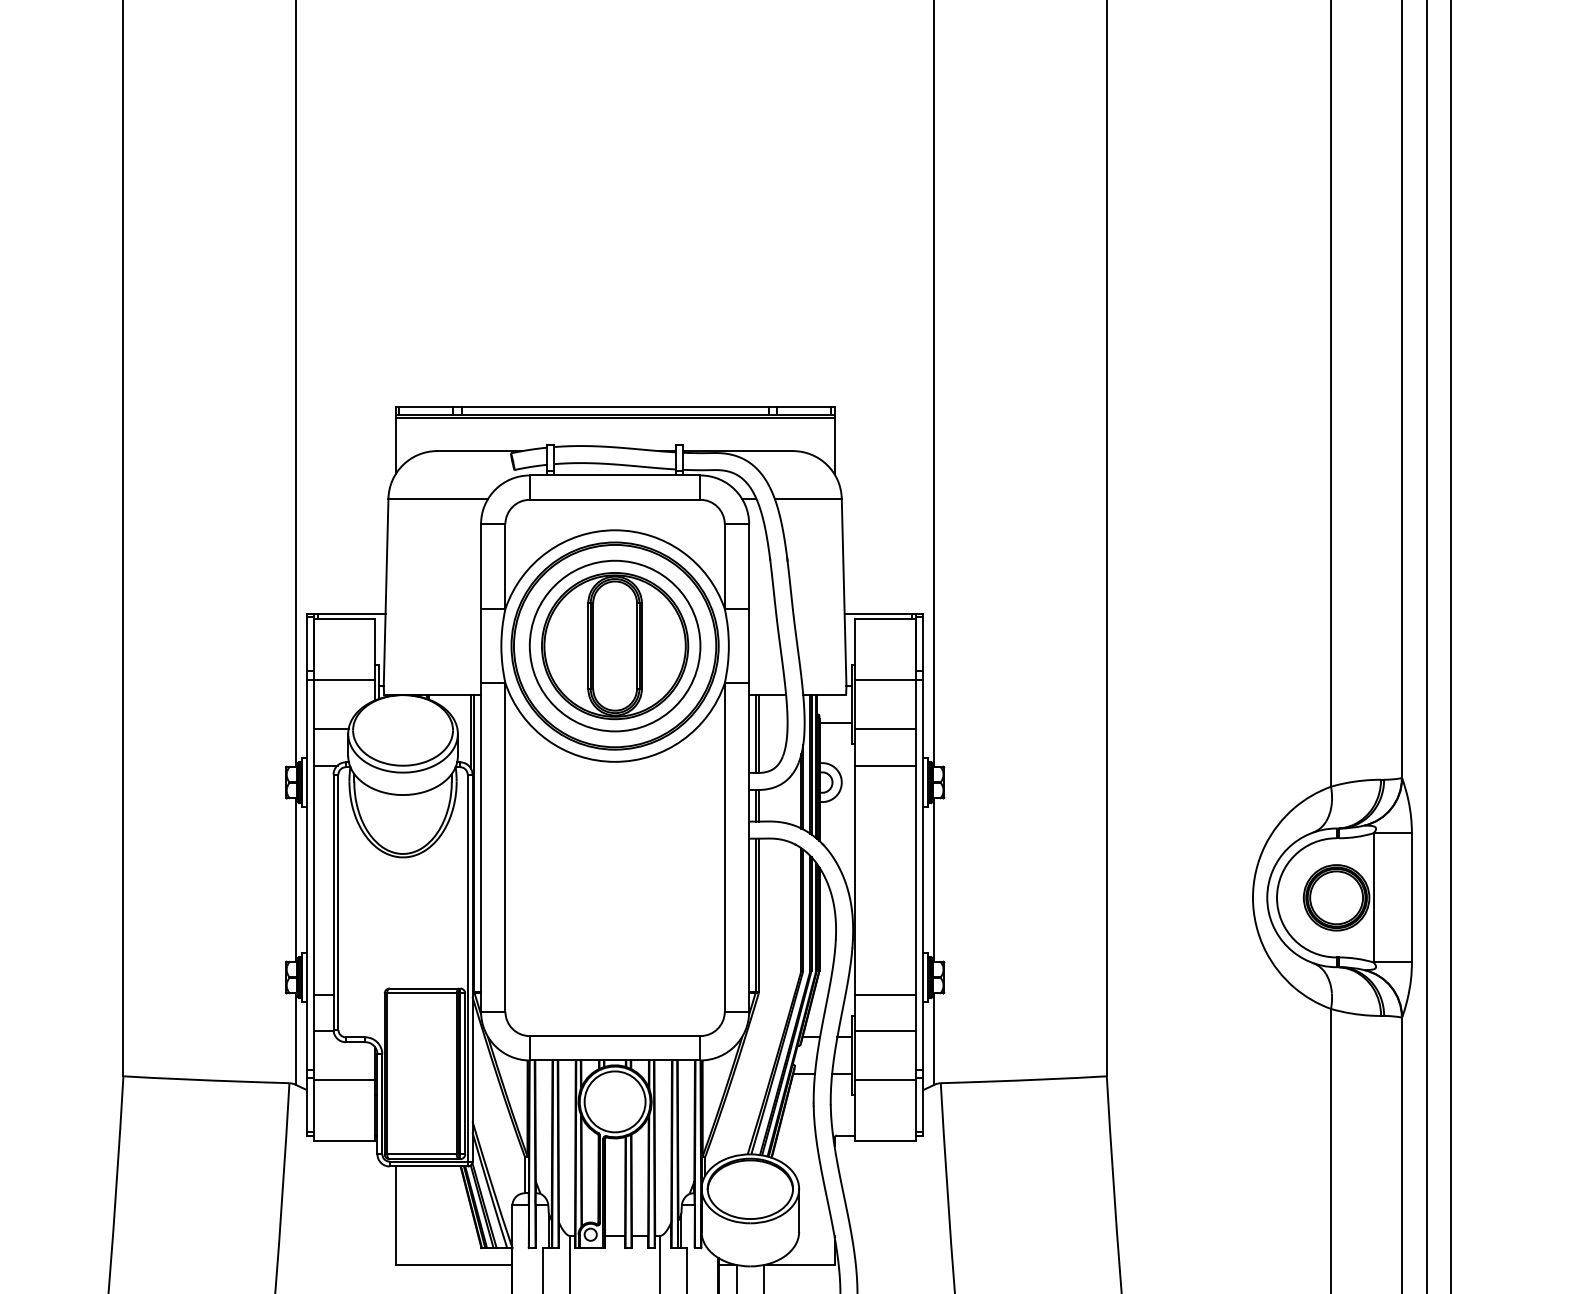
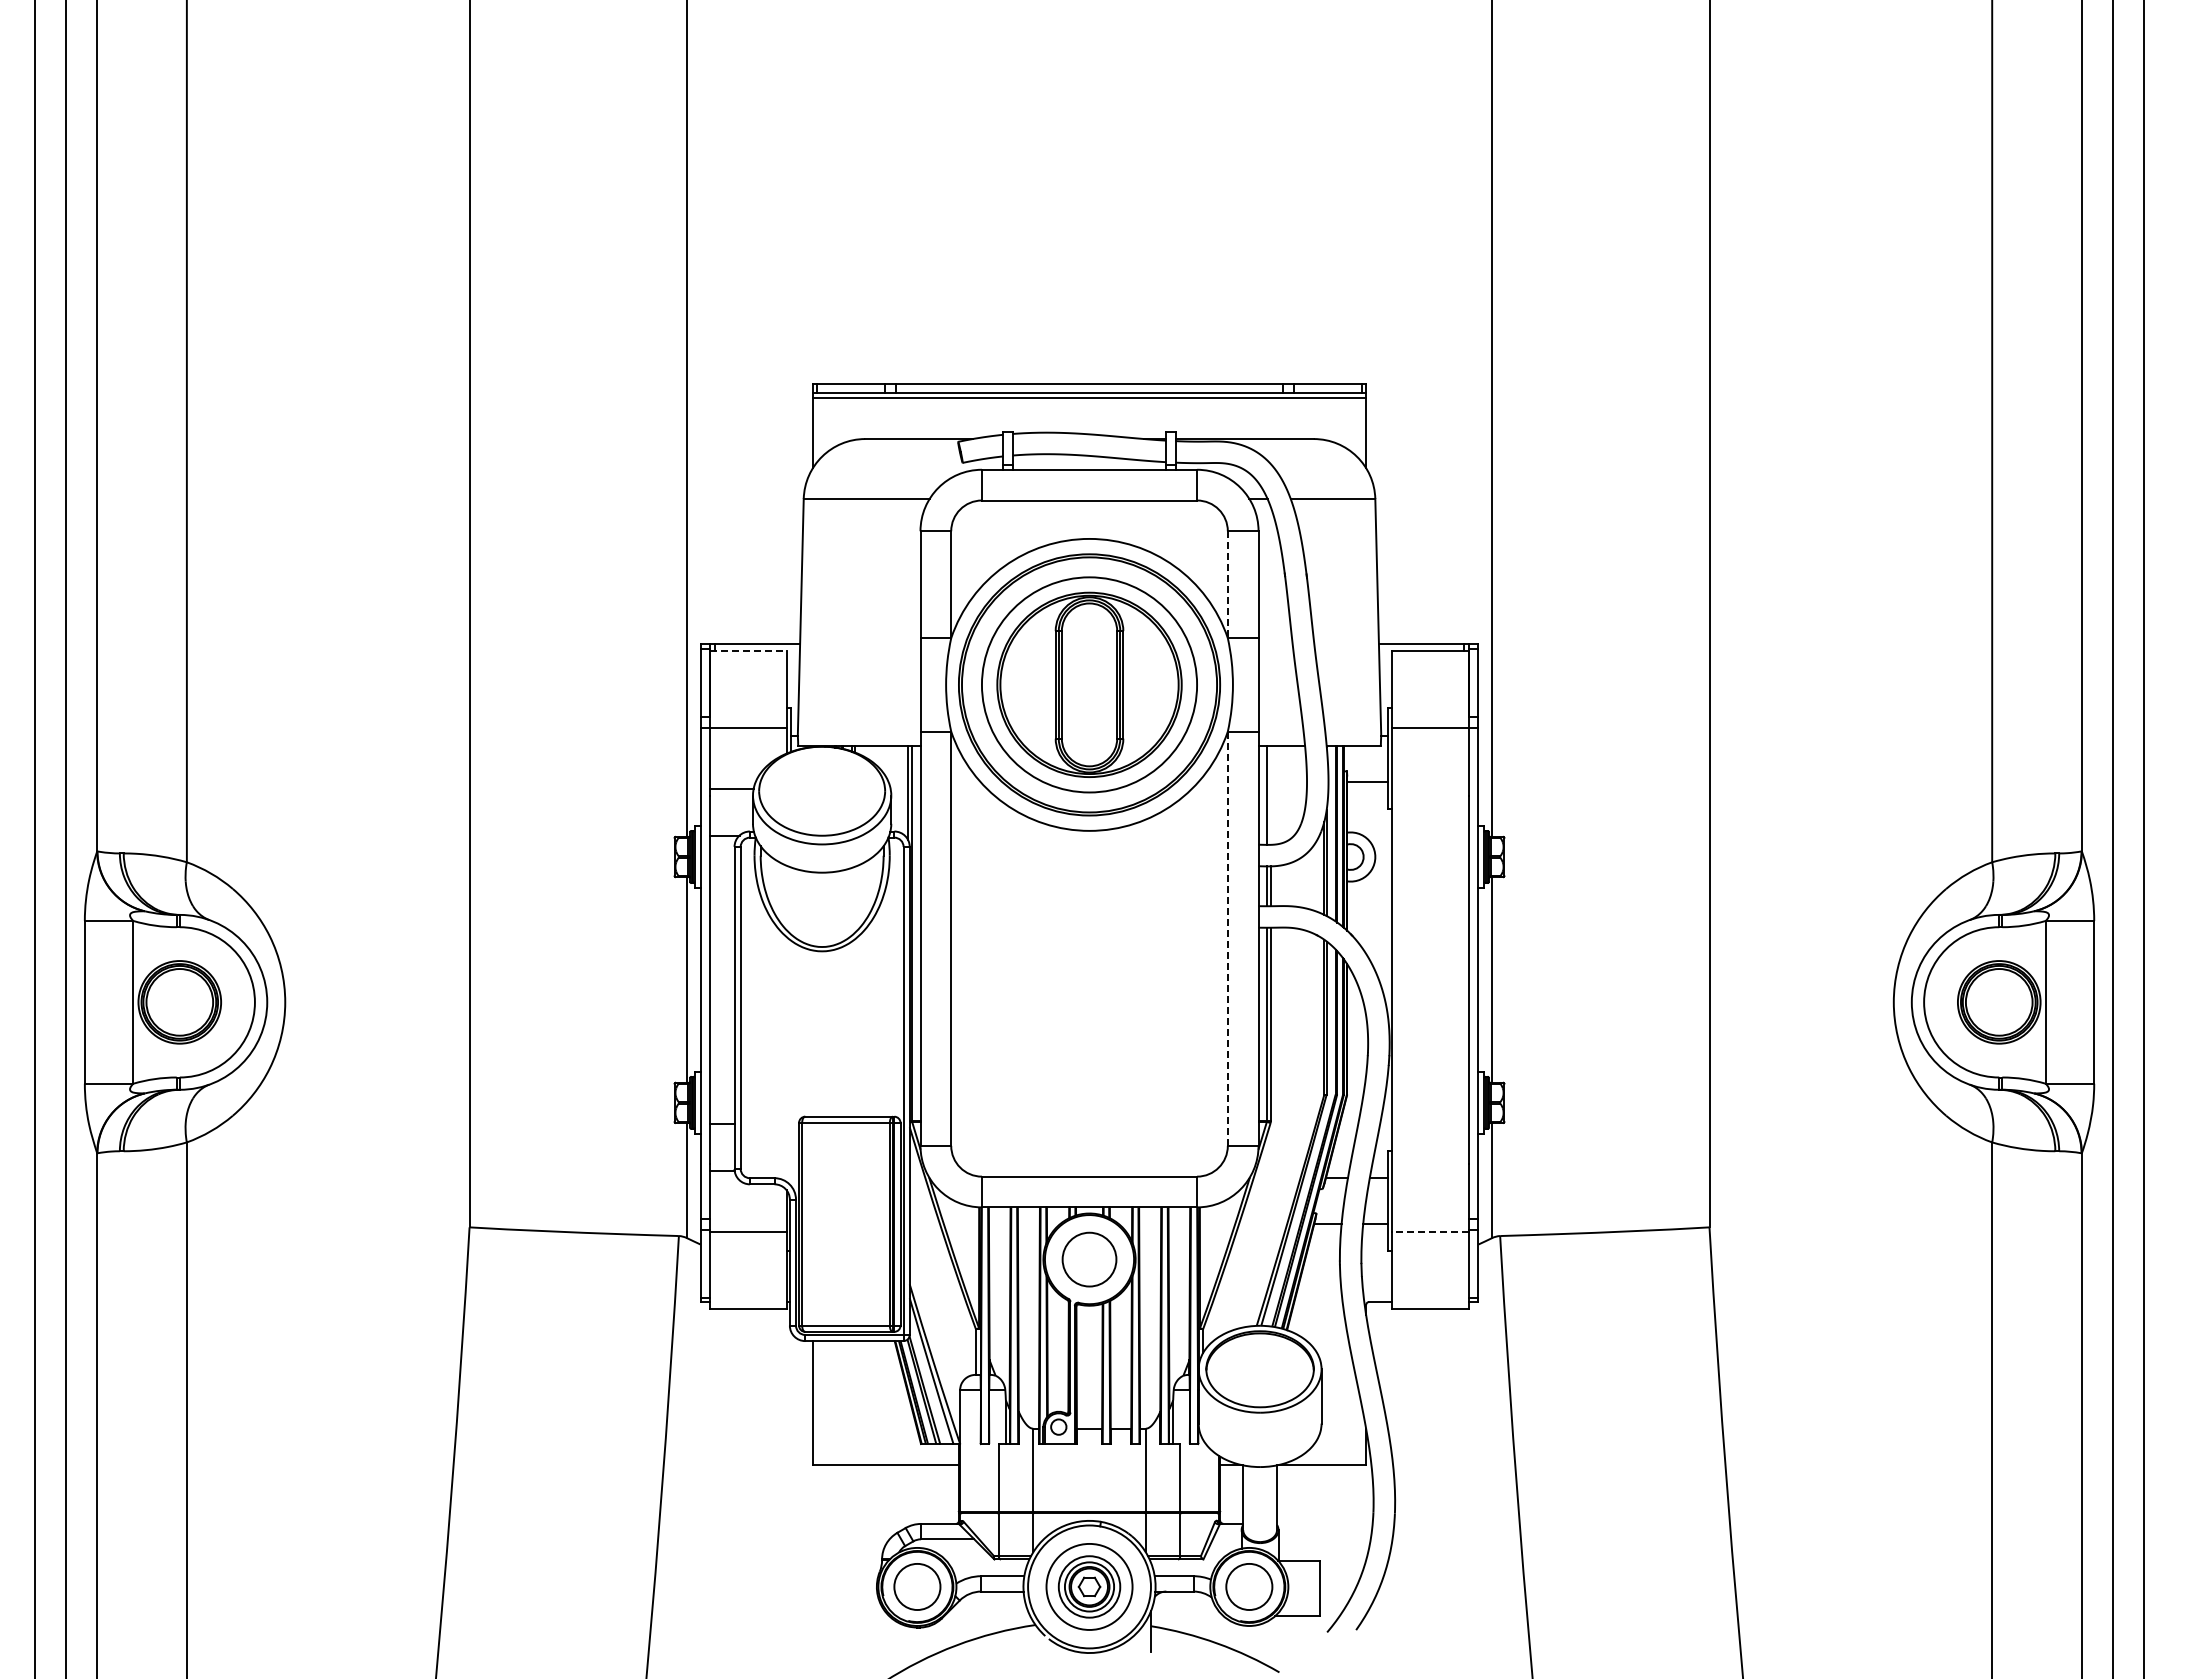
line: (724, 567) -> (1227, 585), solid -> dashed
line: (344, 619) -> (748, 651), solid -> dashed
line: (885, 729) -> (1430, 789), removed
line: (758, 733) -> (1270, 795), removed
line: (885, 765) -> (1430, 835), removed
line: (724, 848) -> (1227, 939), solid -> dashed
line: (885, 994) -> (1430, 1124), removed
line: (885, 1031) -> (1430, 1170), removed
line: (885, 1079) -> (1430, 1231), solid -> dashed
circle: (615, 1101) -> (1089, 1259), size x0.7

